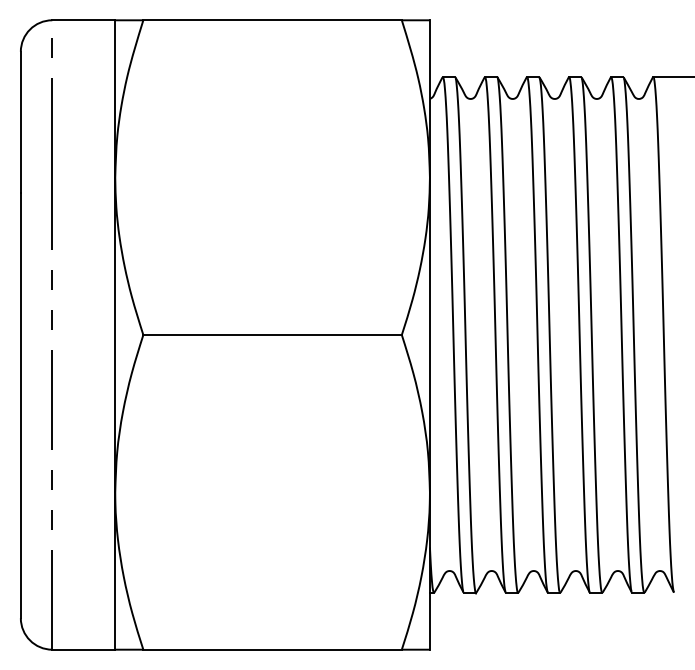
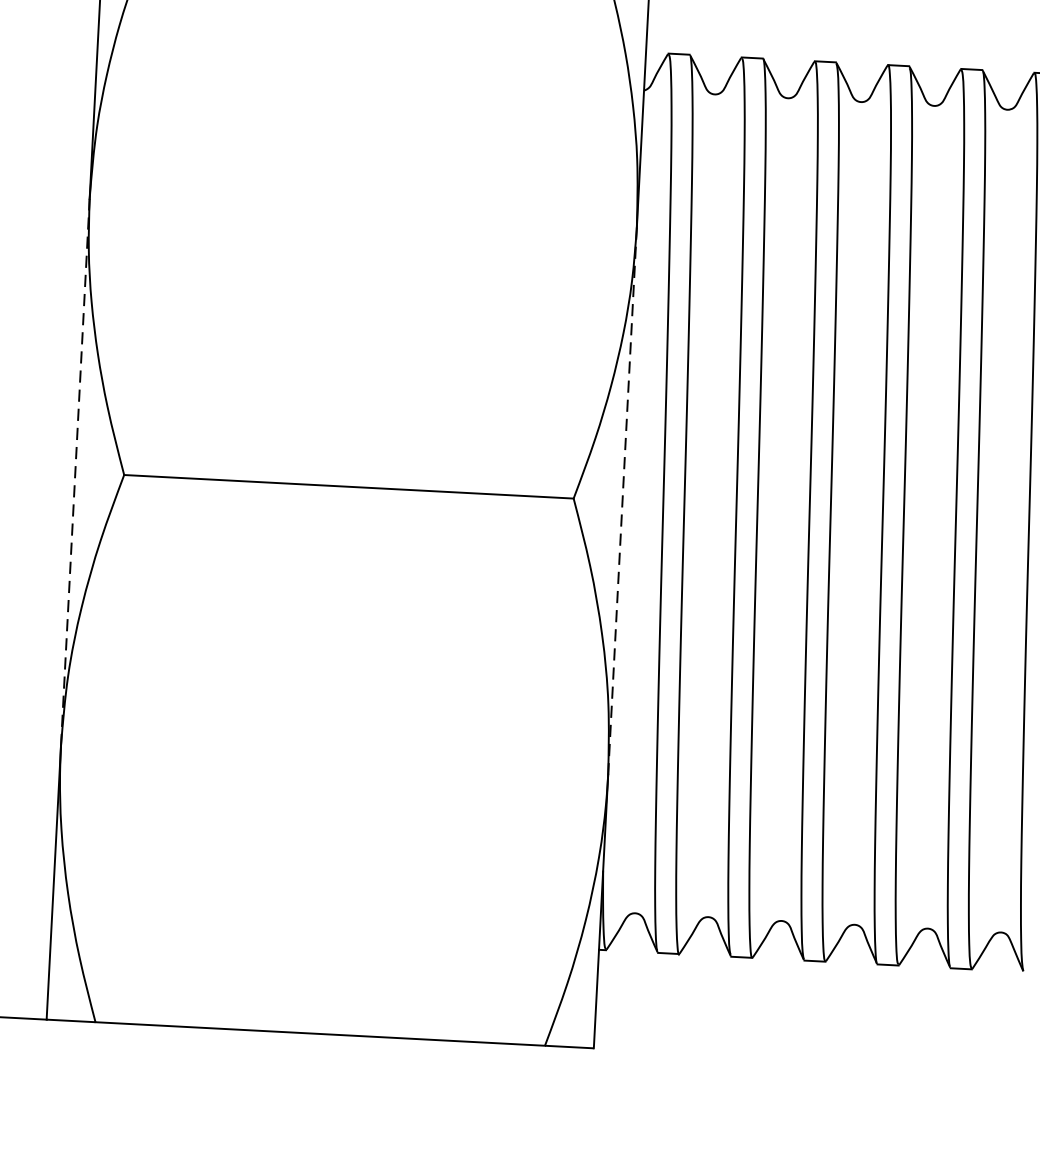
line: (115, 334) -> (75, 471), solid -> dashed
line: (429, 335) -> (621, 501), solid -> dashed

